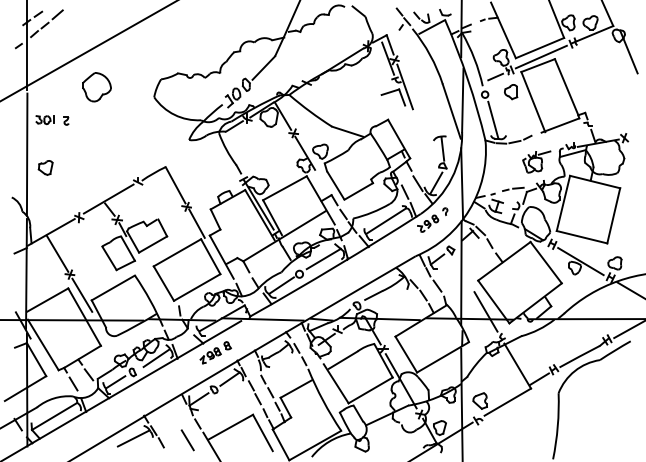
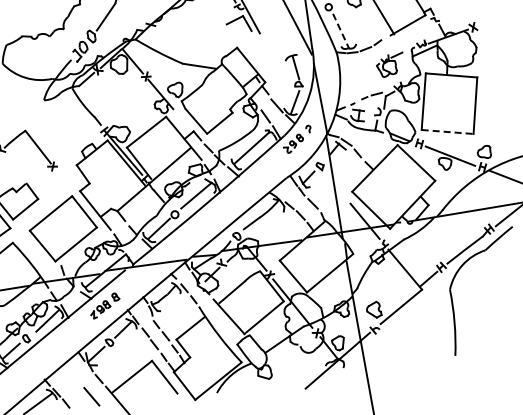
line: (493, 120) -> (341, 31), solid -> dashed
line: (196, 223) -> (65, 181), removed
line: (582, 237) -> (448, 132), solid -> dashed

